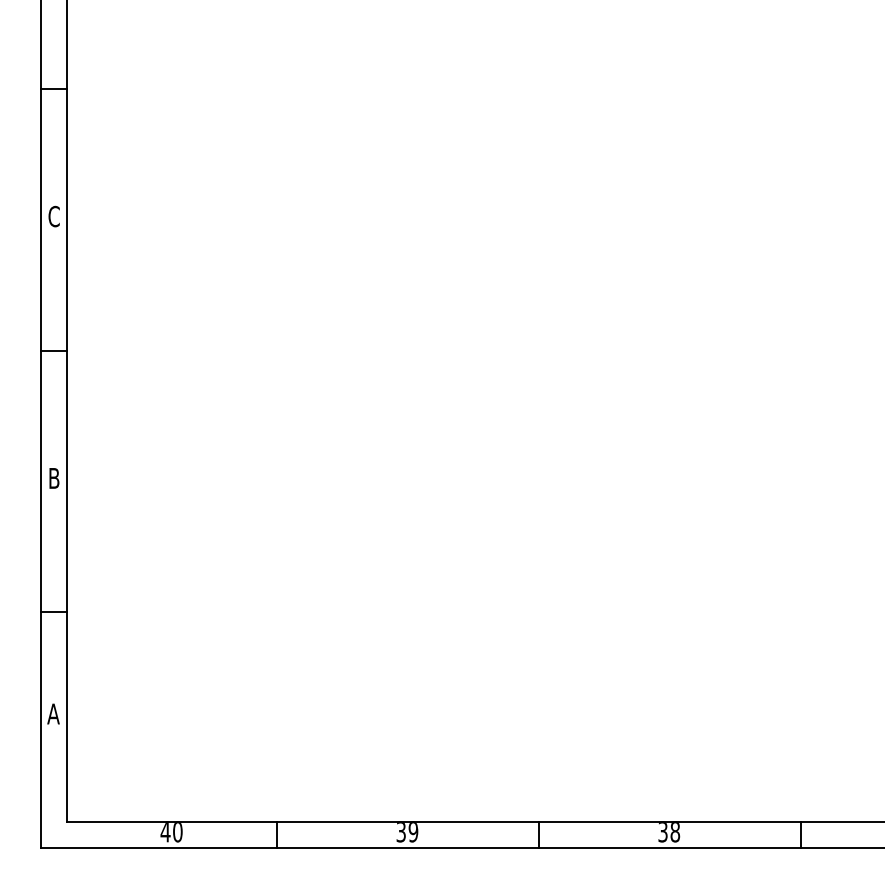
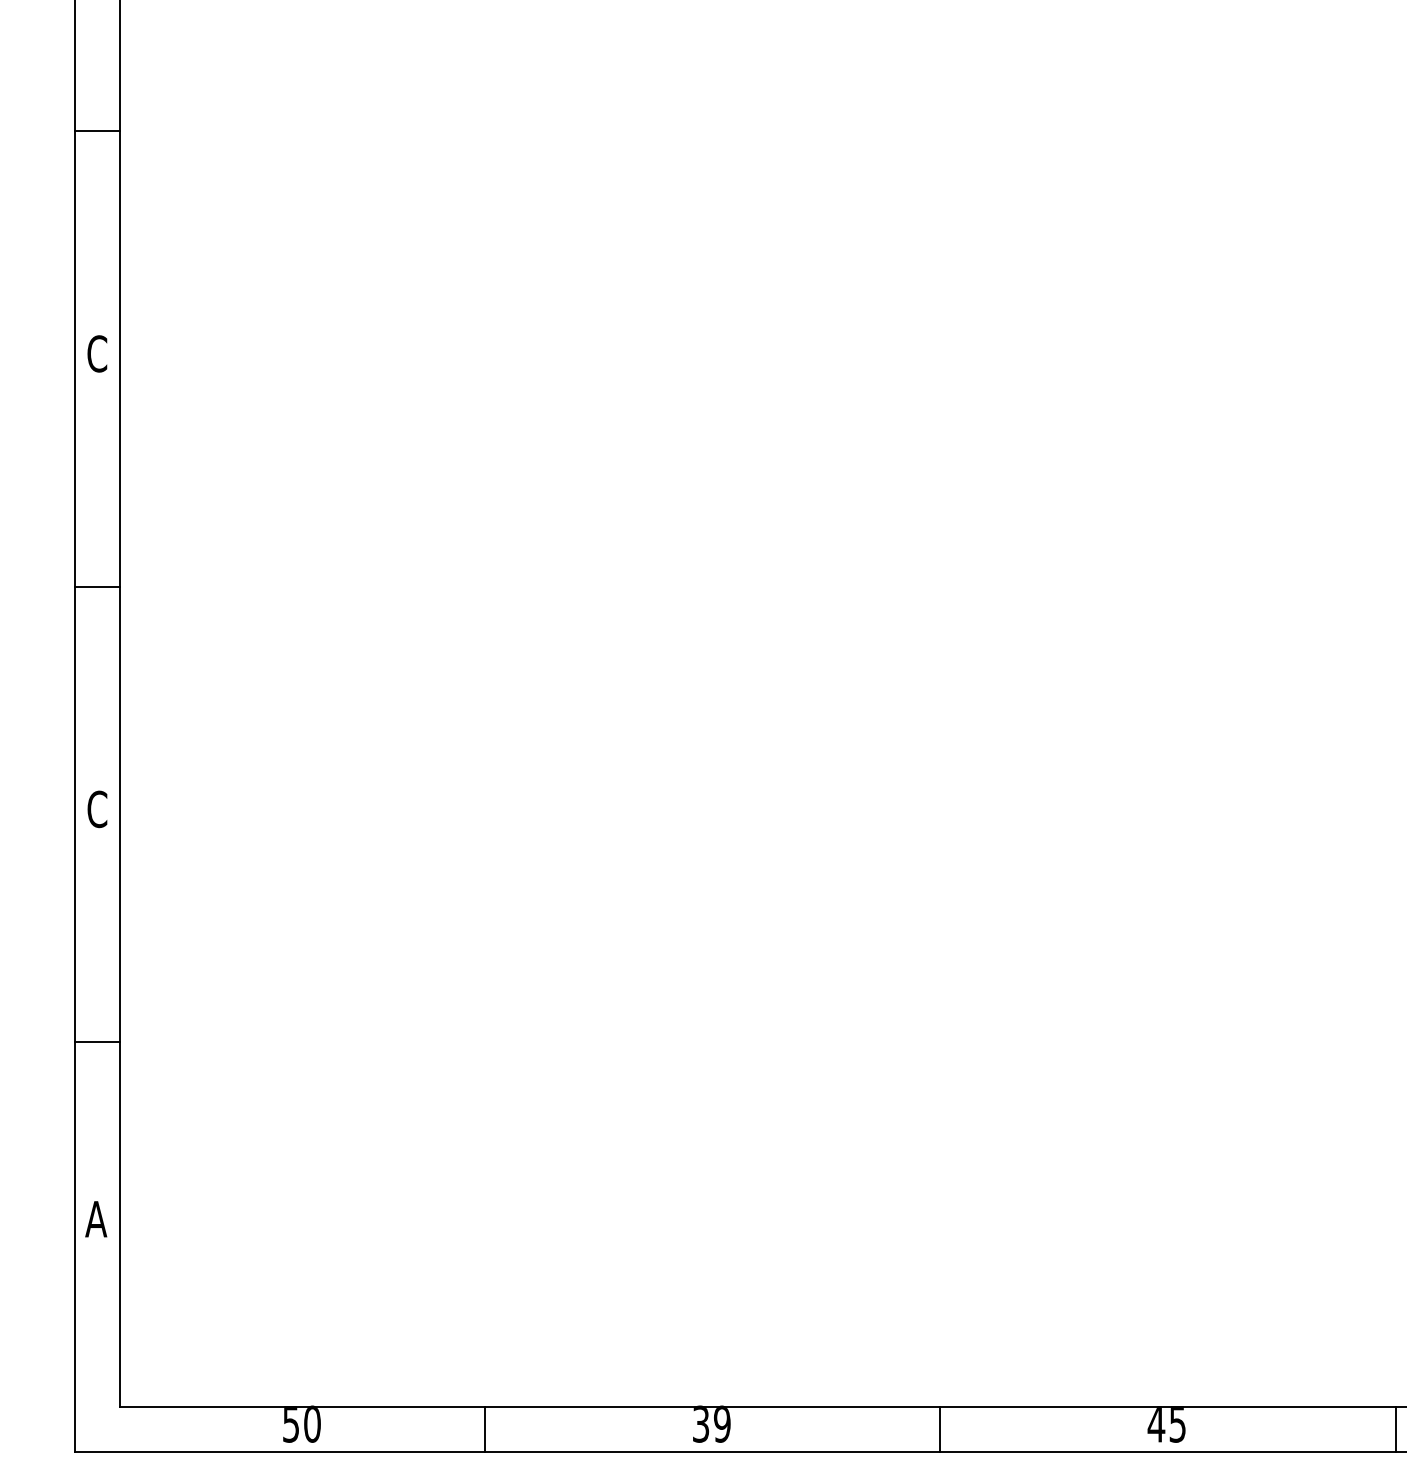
text: (53, 478) -> (96, 809), B -> C
text: (165, 832) -> (290, 1425), 40 -> 50
text: (669, 832) -> (1167, 1425), 38 -> 45

